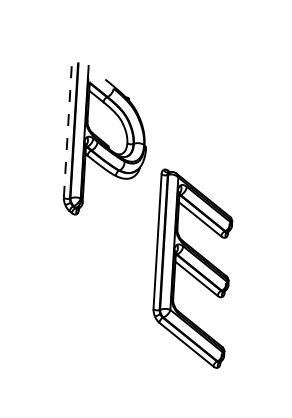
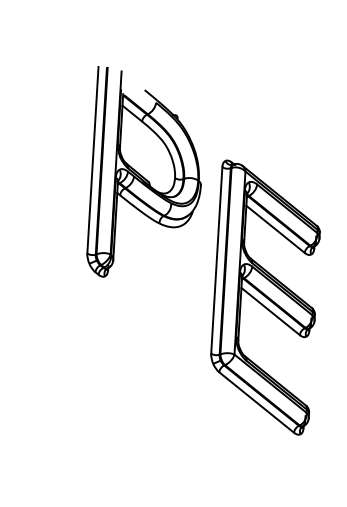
line: (67, 130) -> (92, 160), dashed -> solid
part: (192, 268) -> (265, 297), moved

